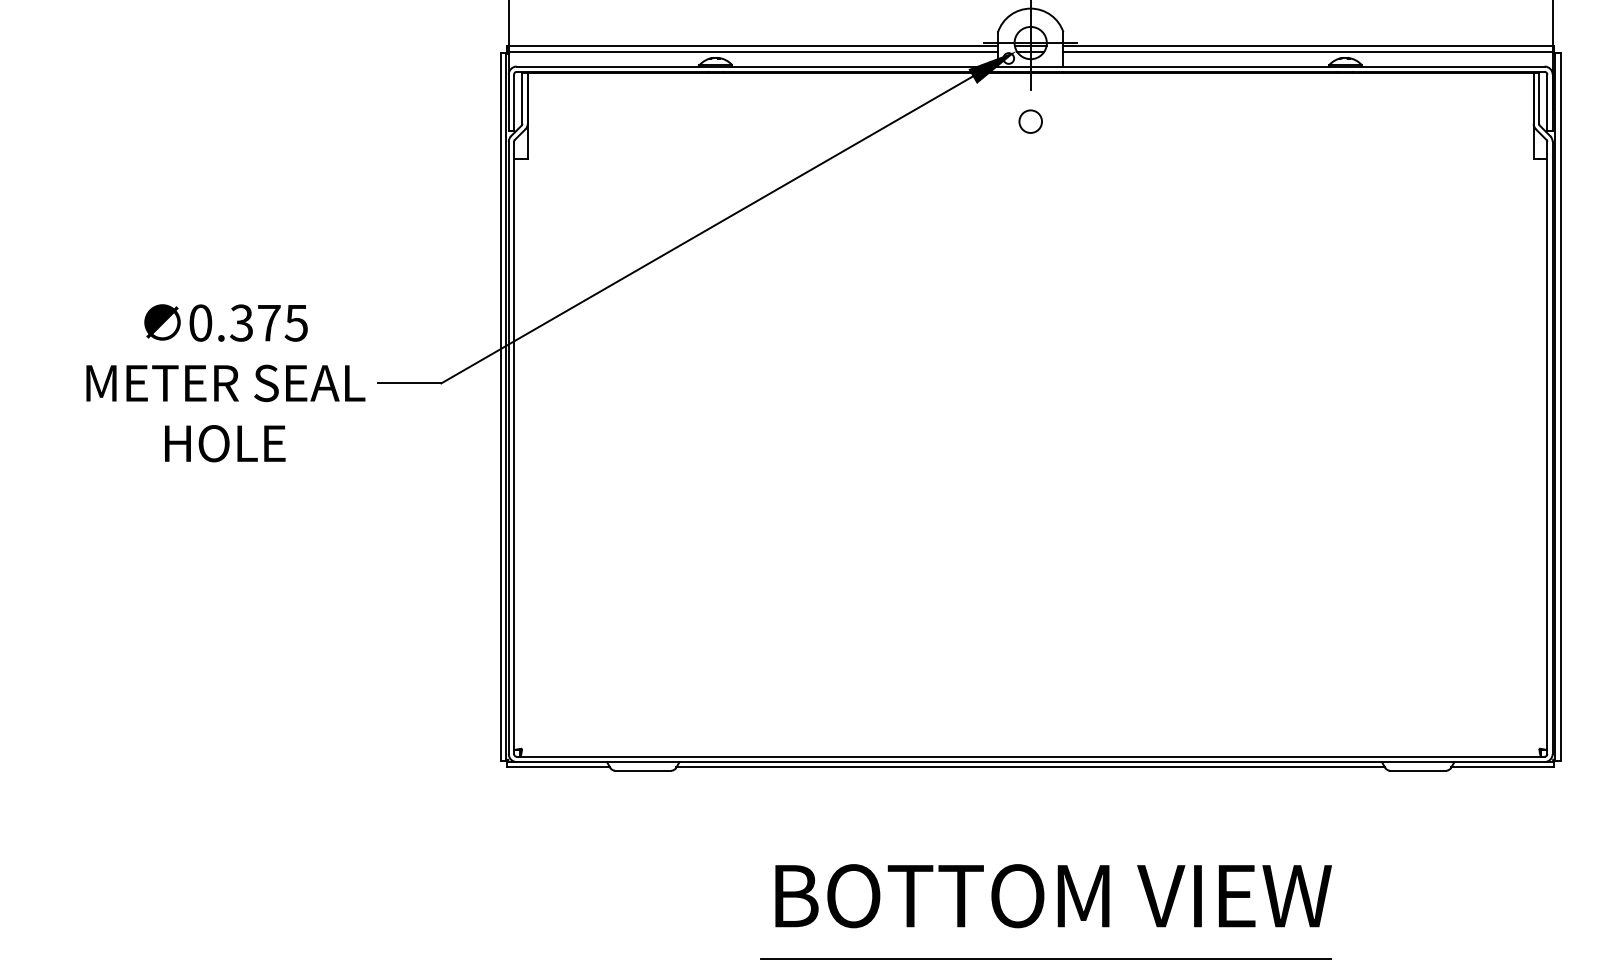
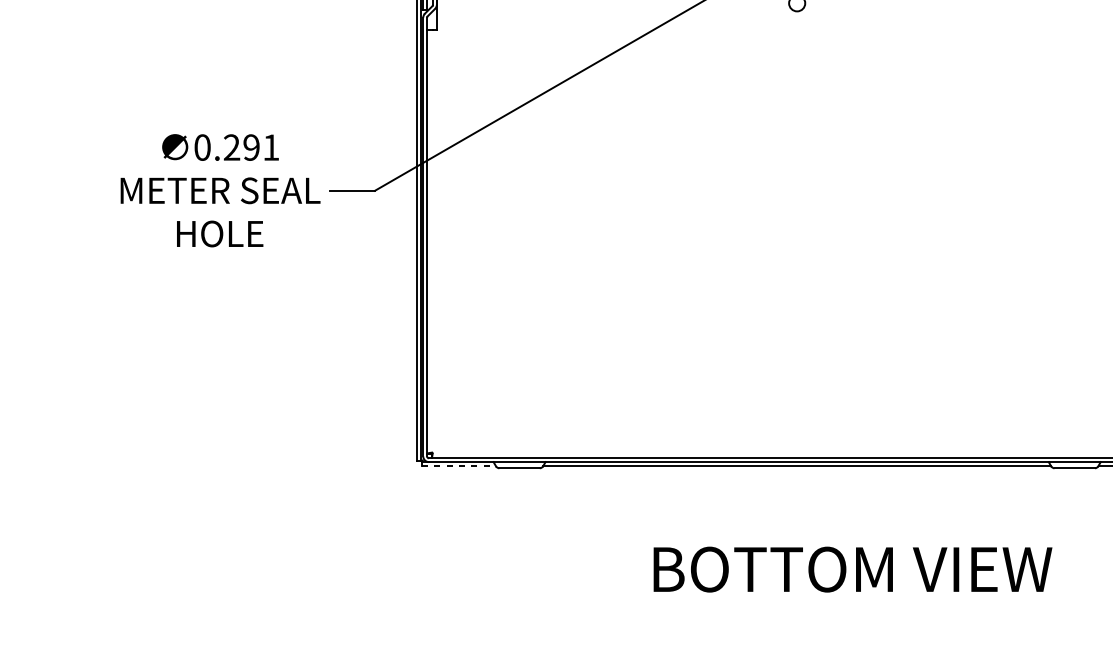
text: (268, 322) -> (251, 147), 0.375 -> 0.291
line: (558, 767) -> (458, 465), solid -> dashed
text: (1053, 896) -> (852, 569), moved
line: (1045, 959) -> (807, 603), removed

